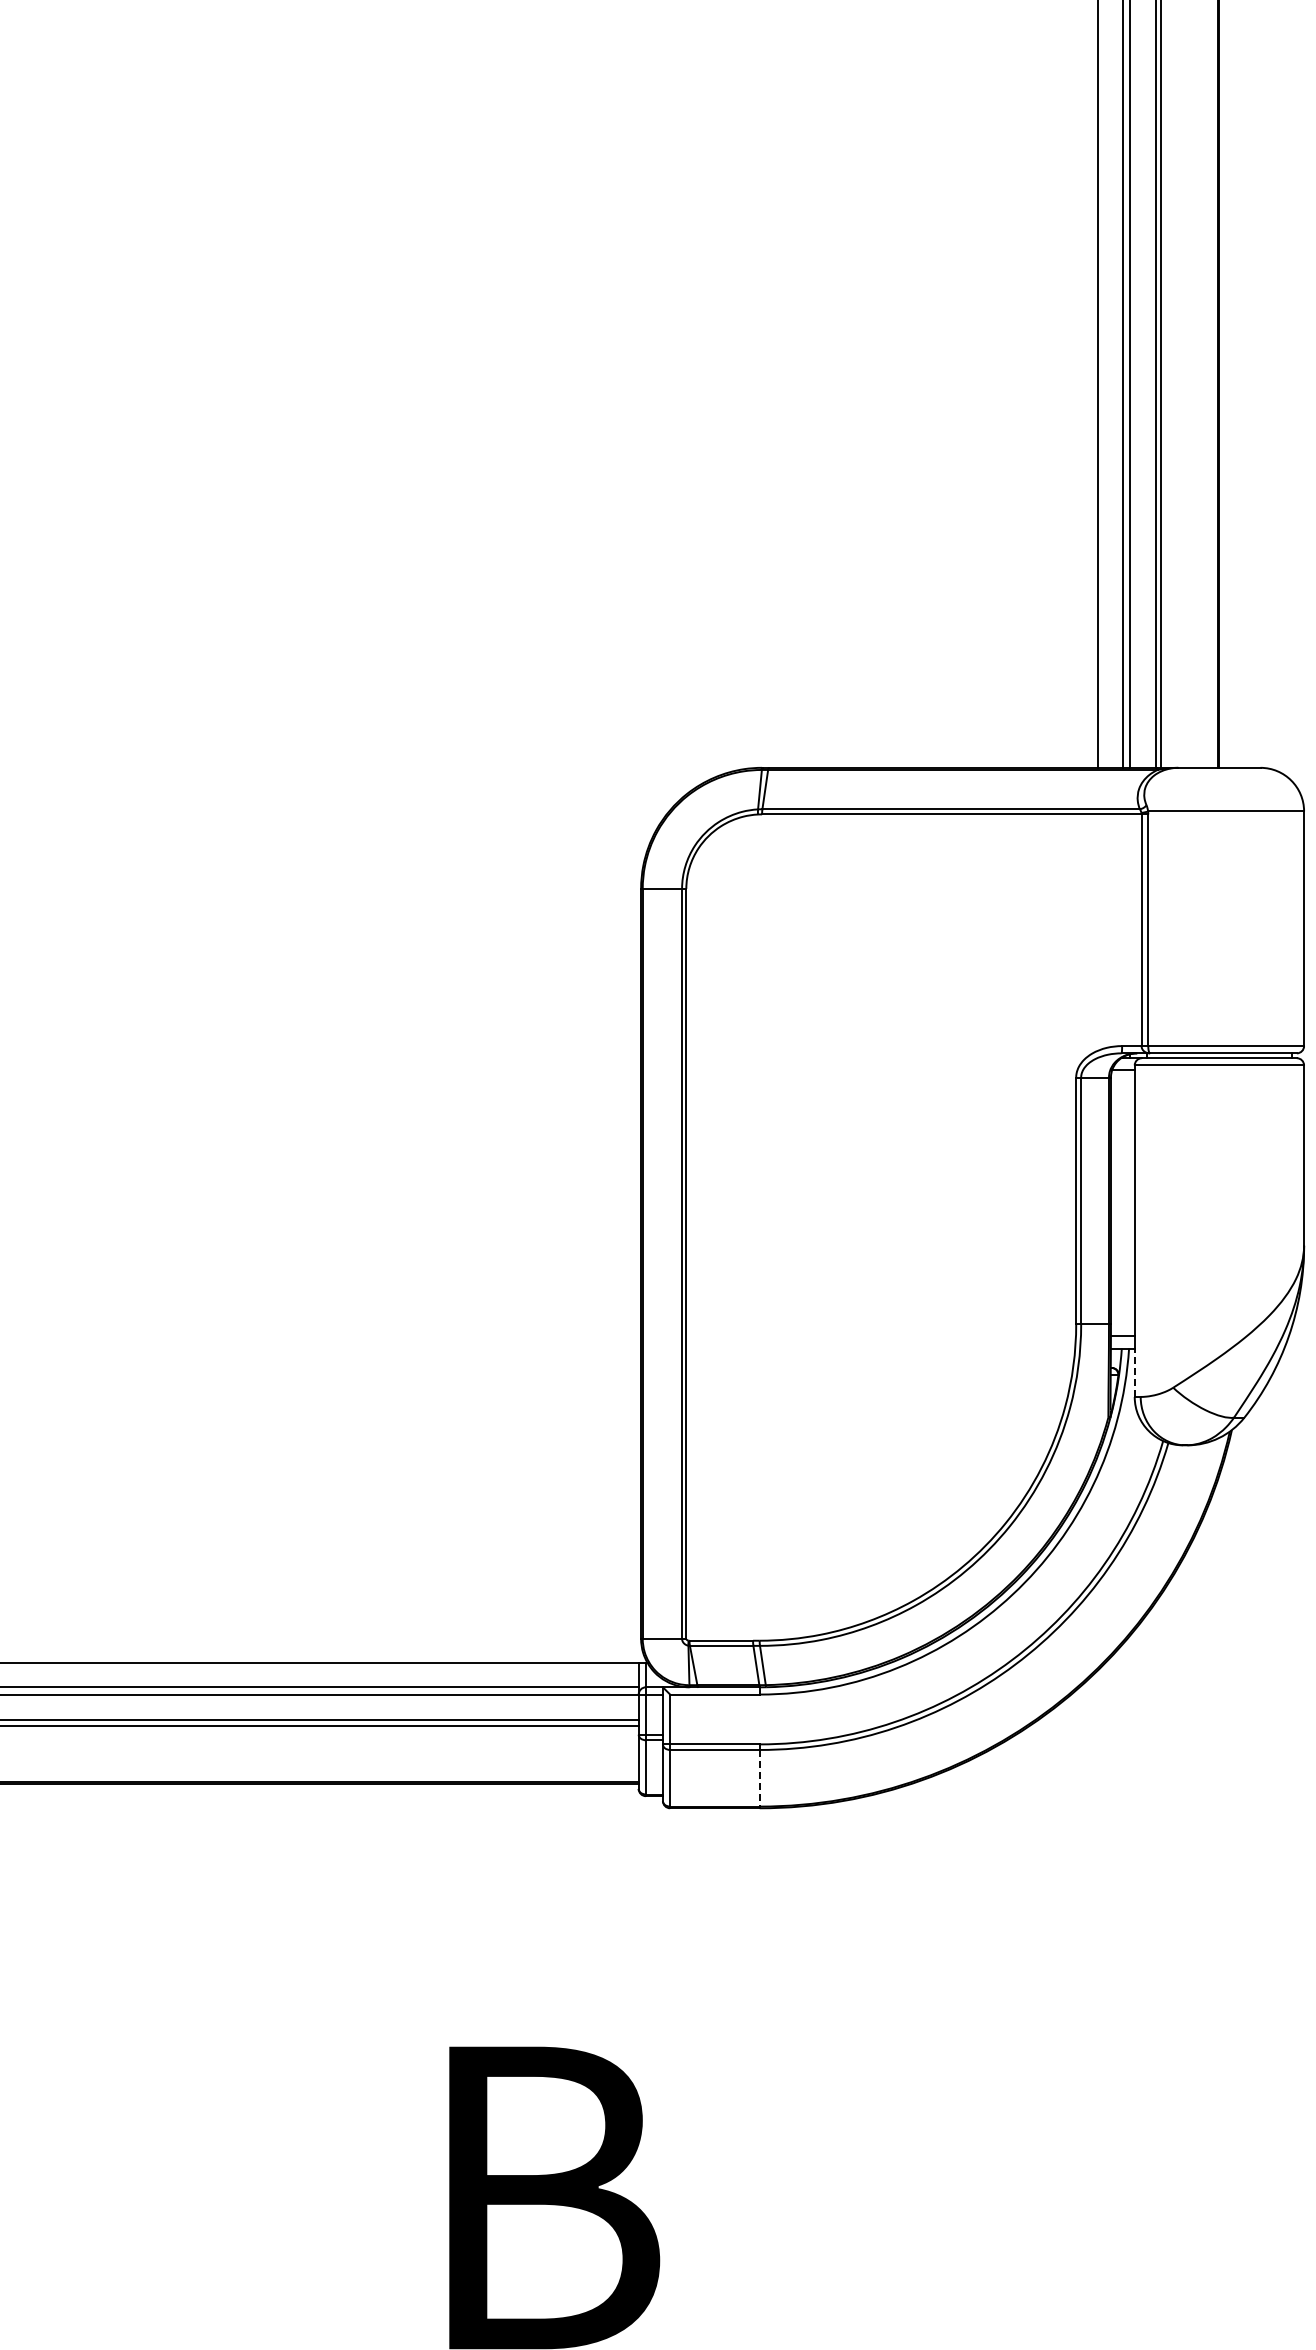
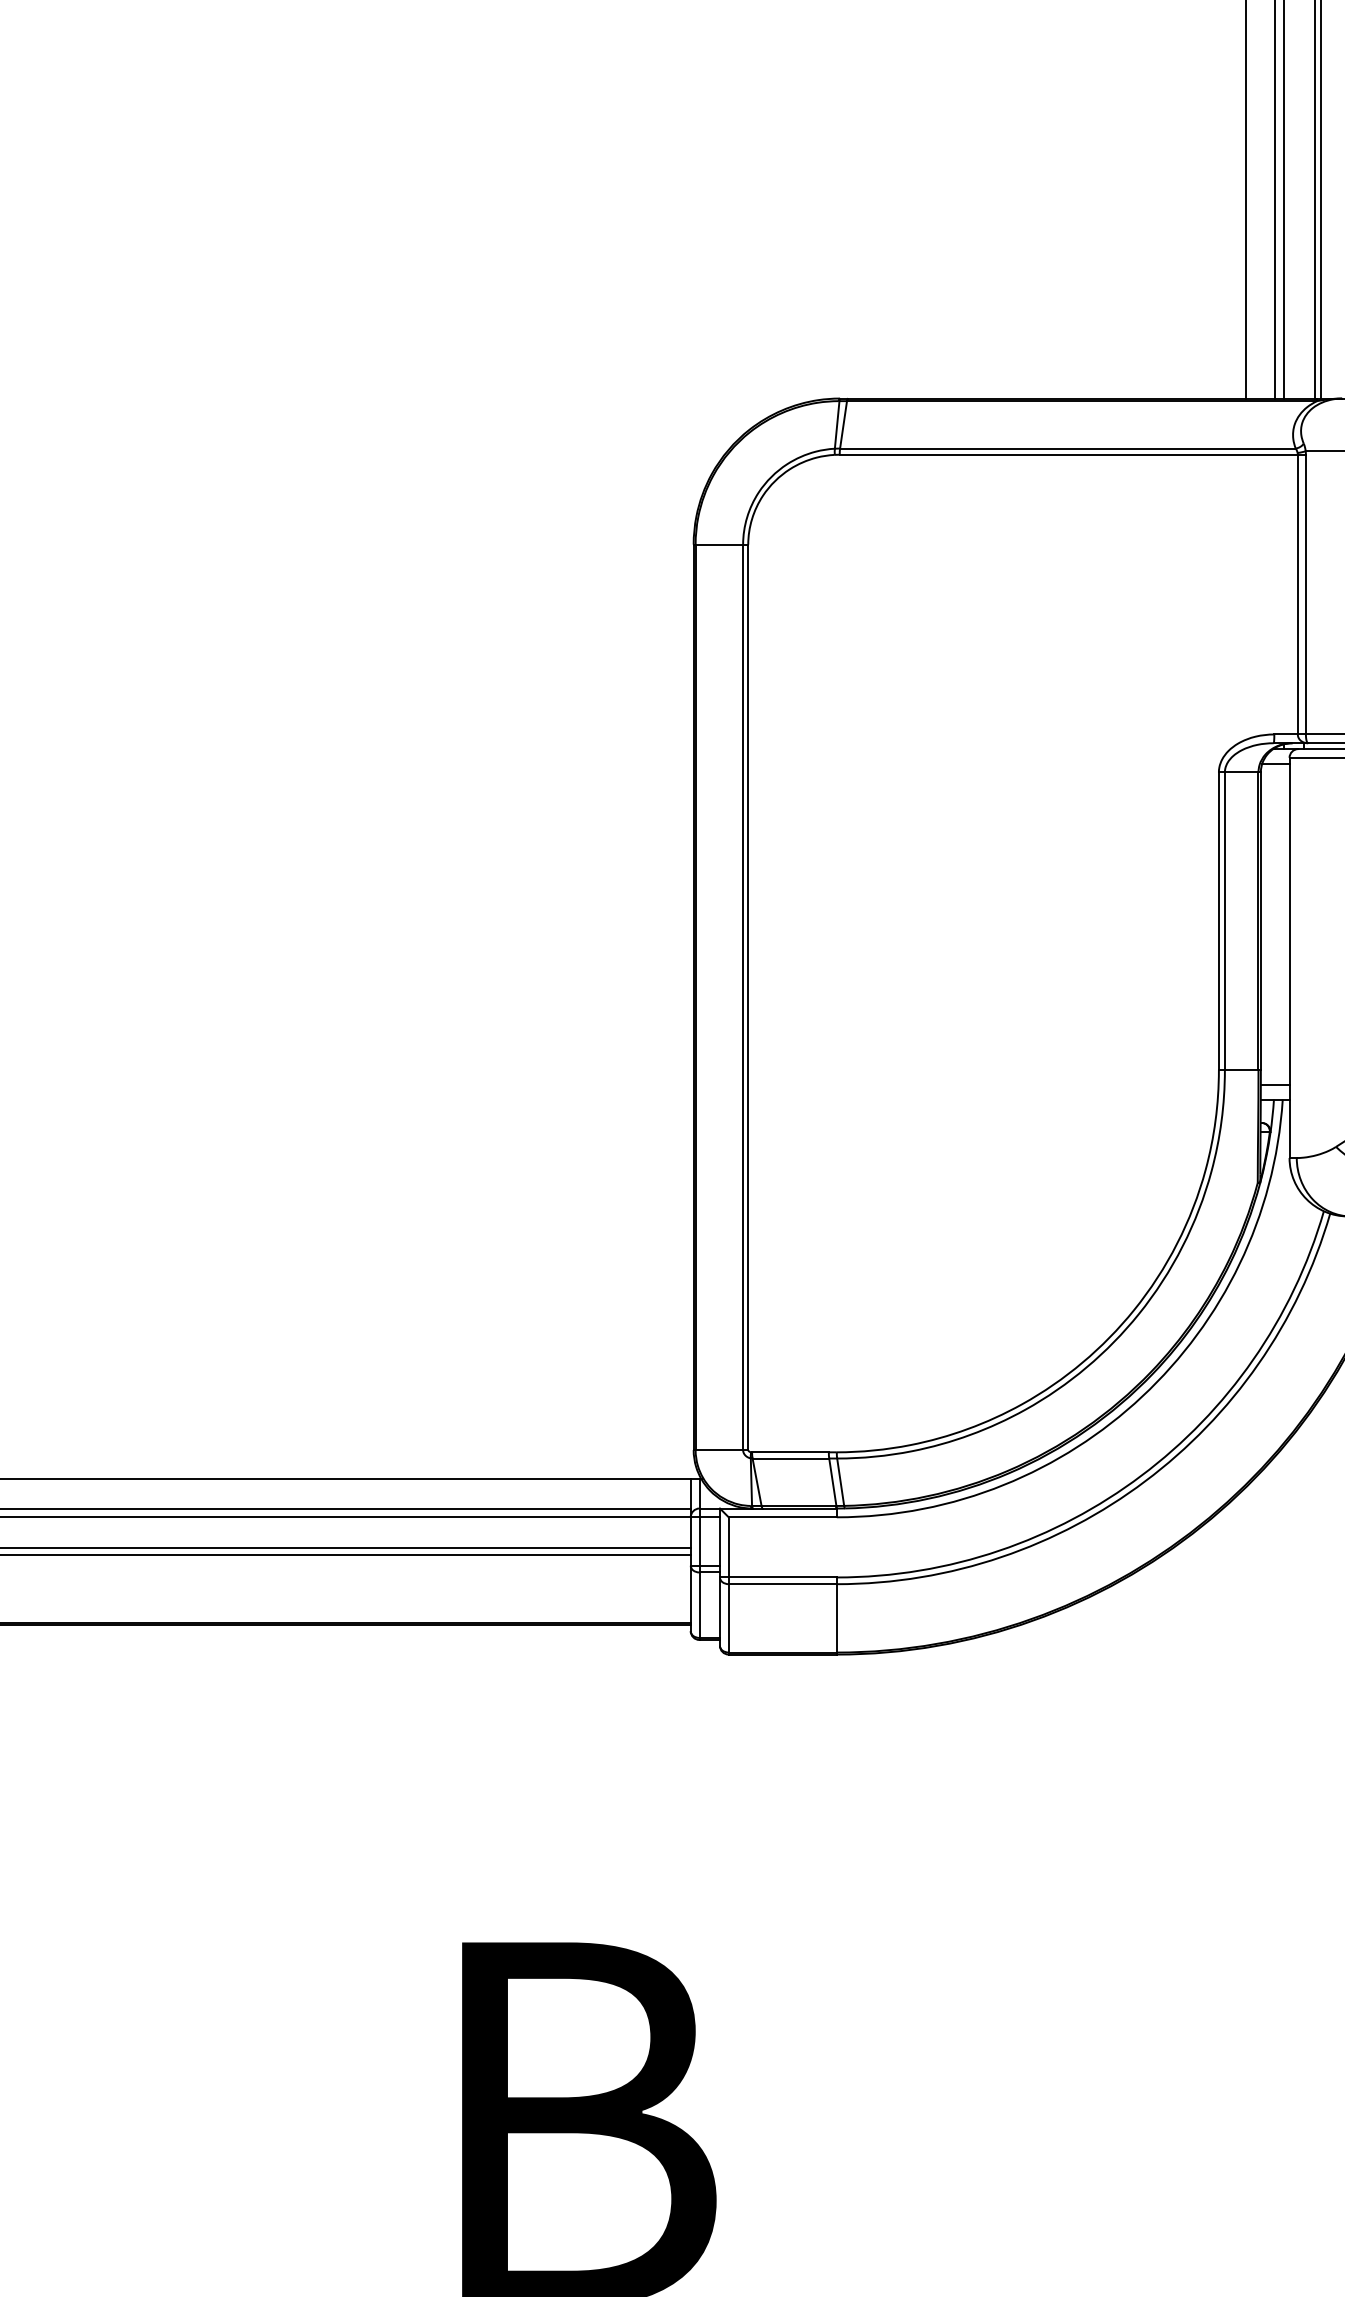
line: (1134, 1372) -> (1289, 1128), dashed -> solid
line: (759, 1778) -> (836, 1618), dashed -> solid

